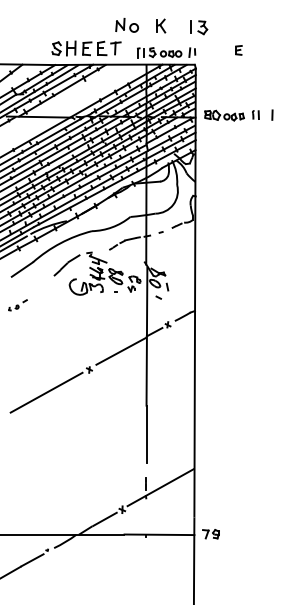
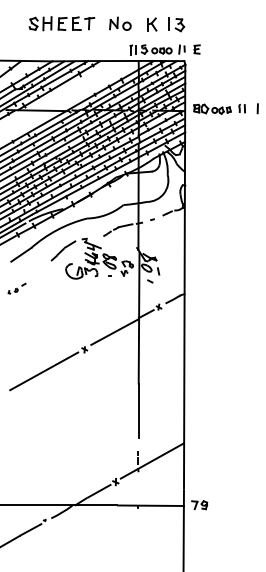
part: (199, 27) -> (176, 24), moved
part: (86, 48) -> (61, 23), moved
part: (238, 50) -> (196, 49), moved

